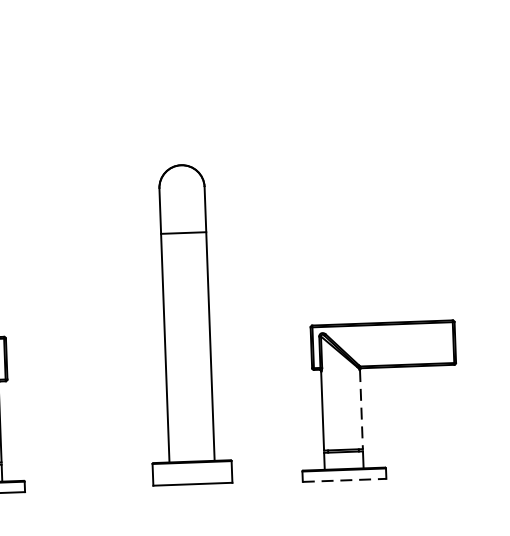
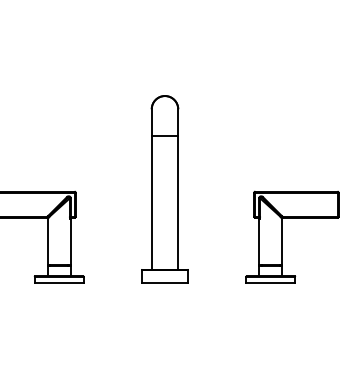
part: (186, 324) -> (164, 189), moved
line: (361, 410) -> (282, 242), dashed -> solid
line: (345, 479) -> (271, 282), dashed -> solid

